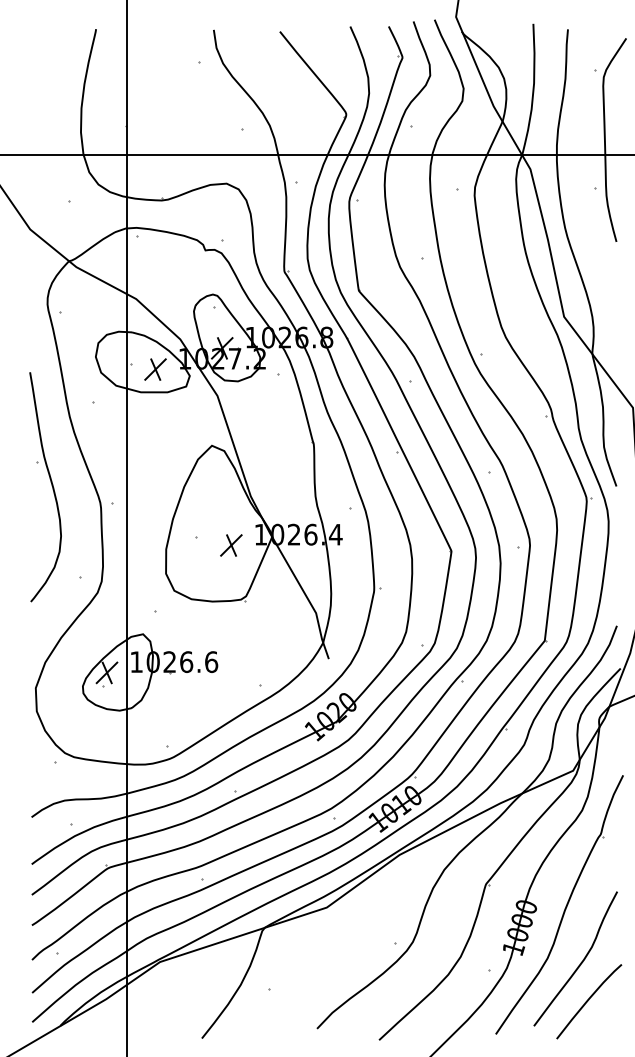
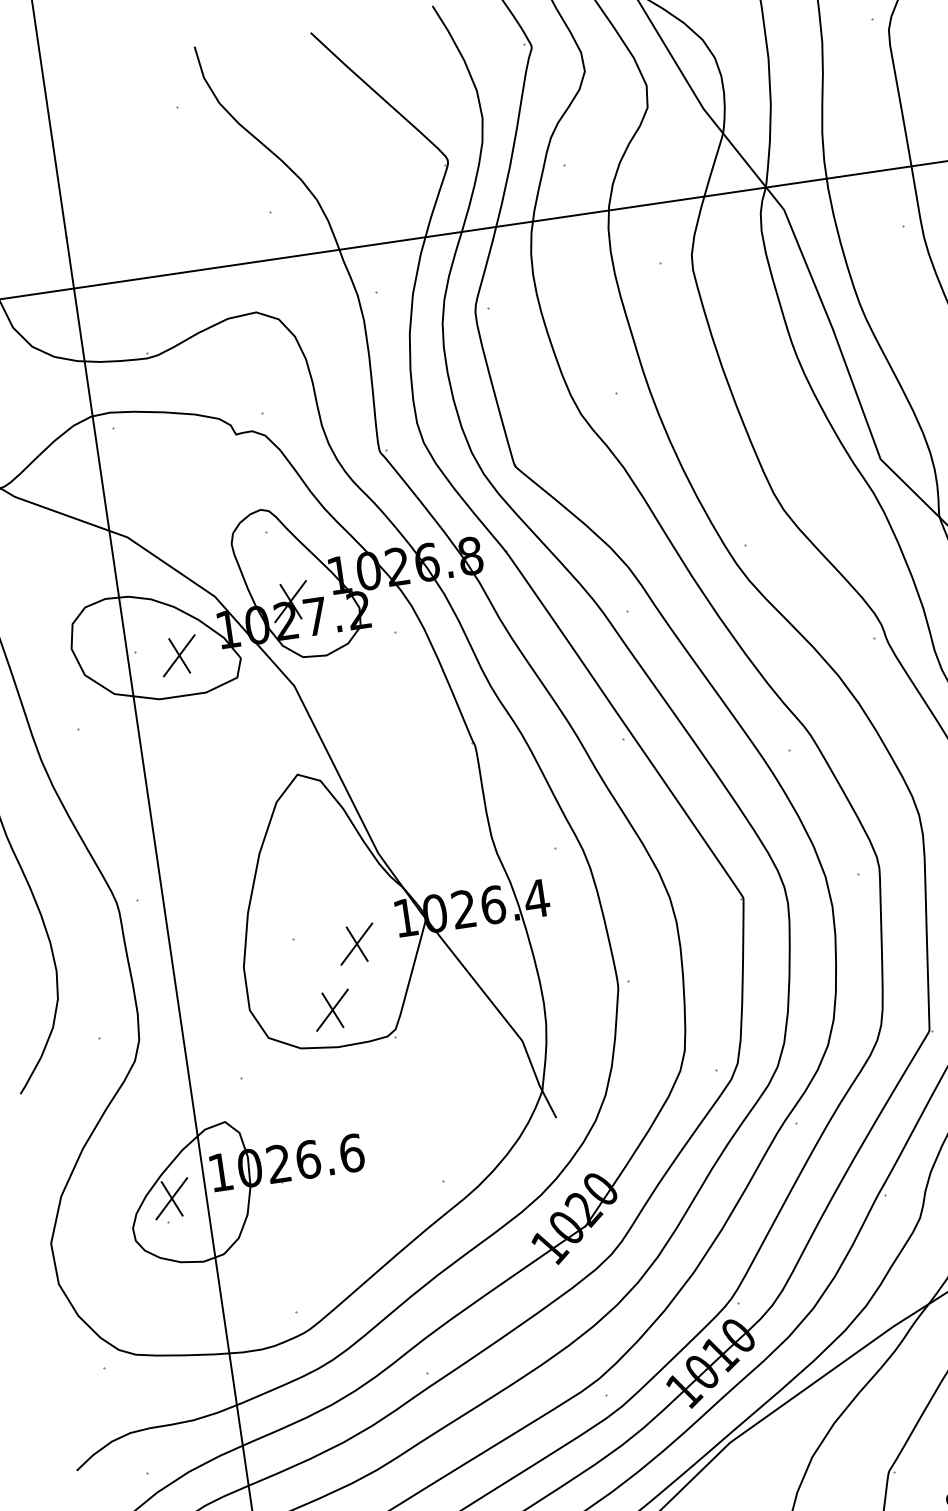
part: (212, 580) -> (332, 1010), added

